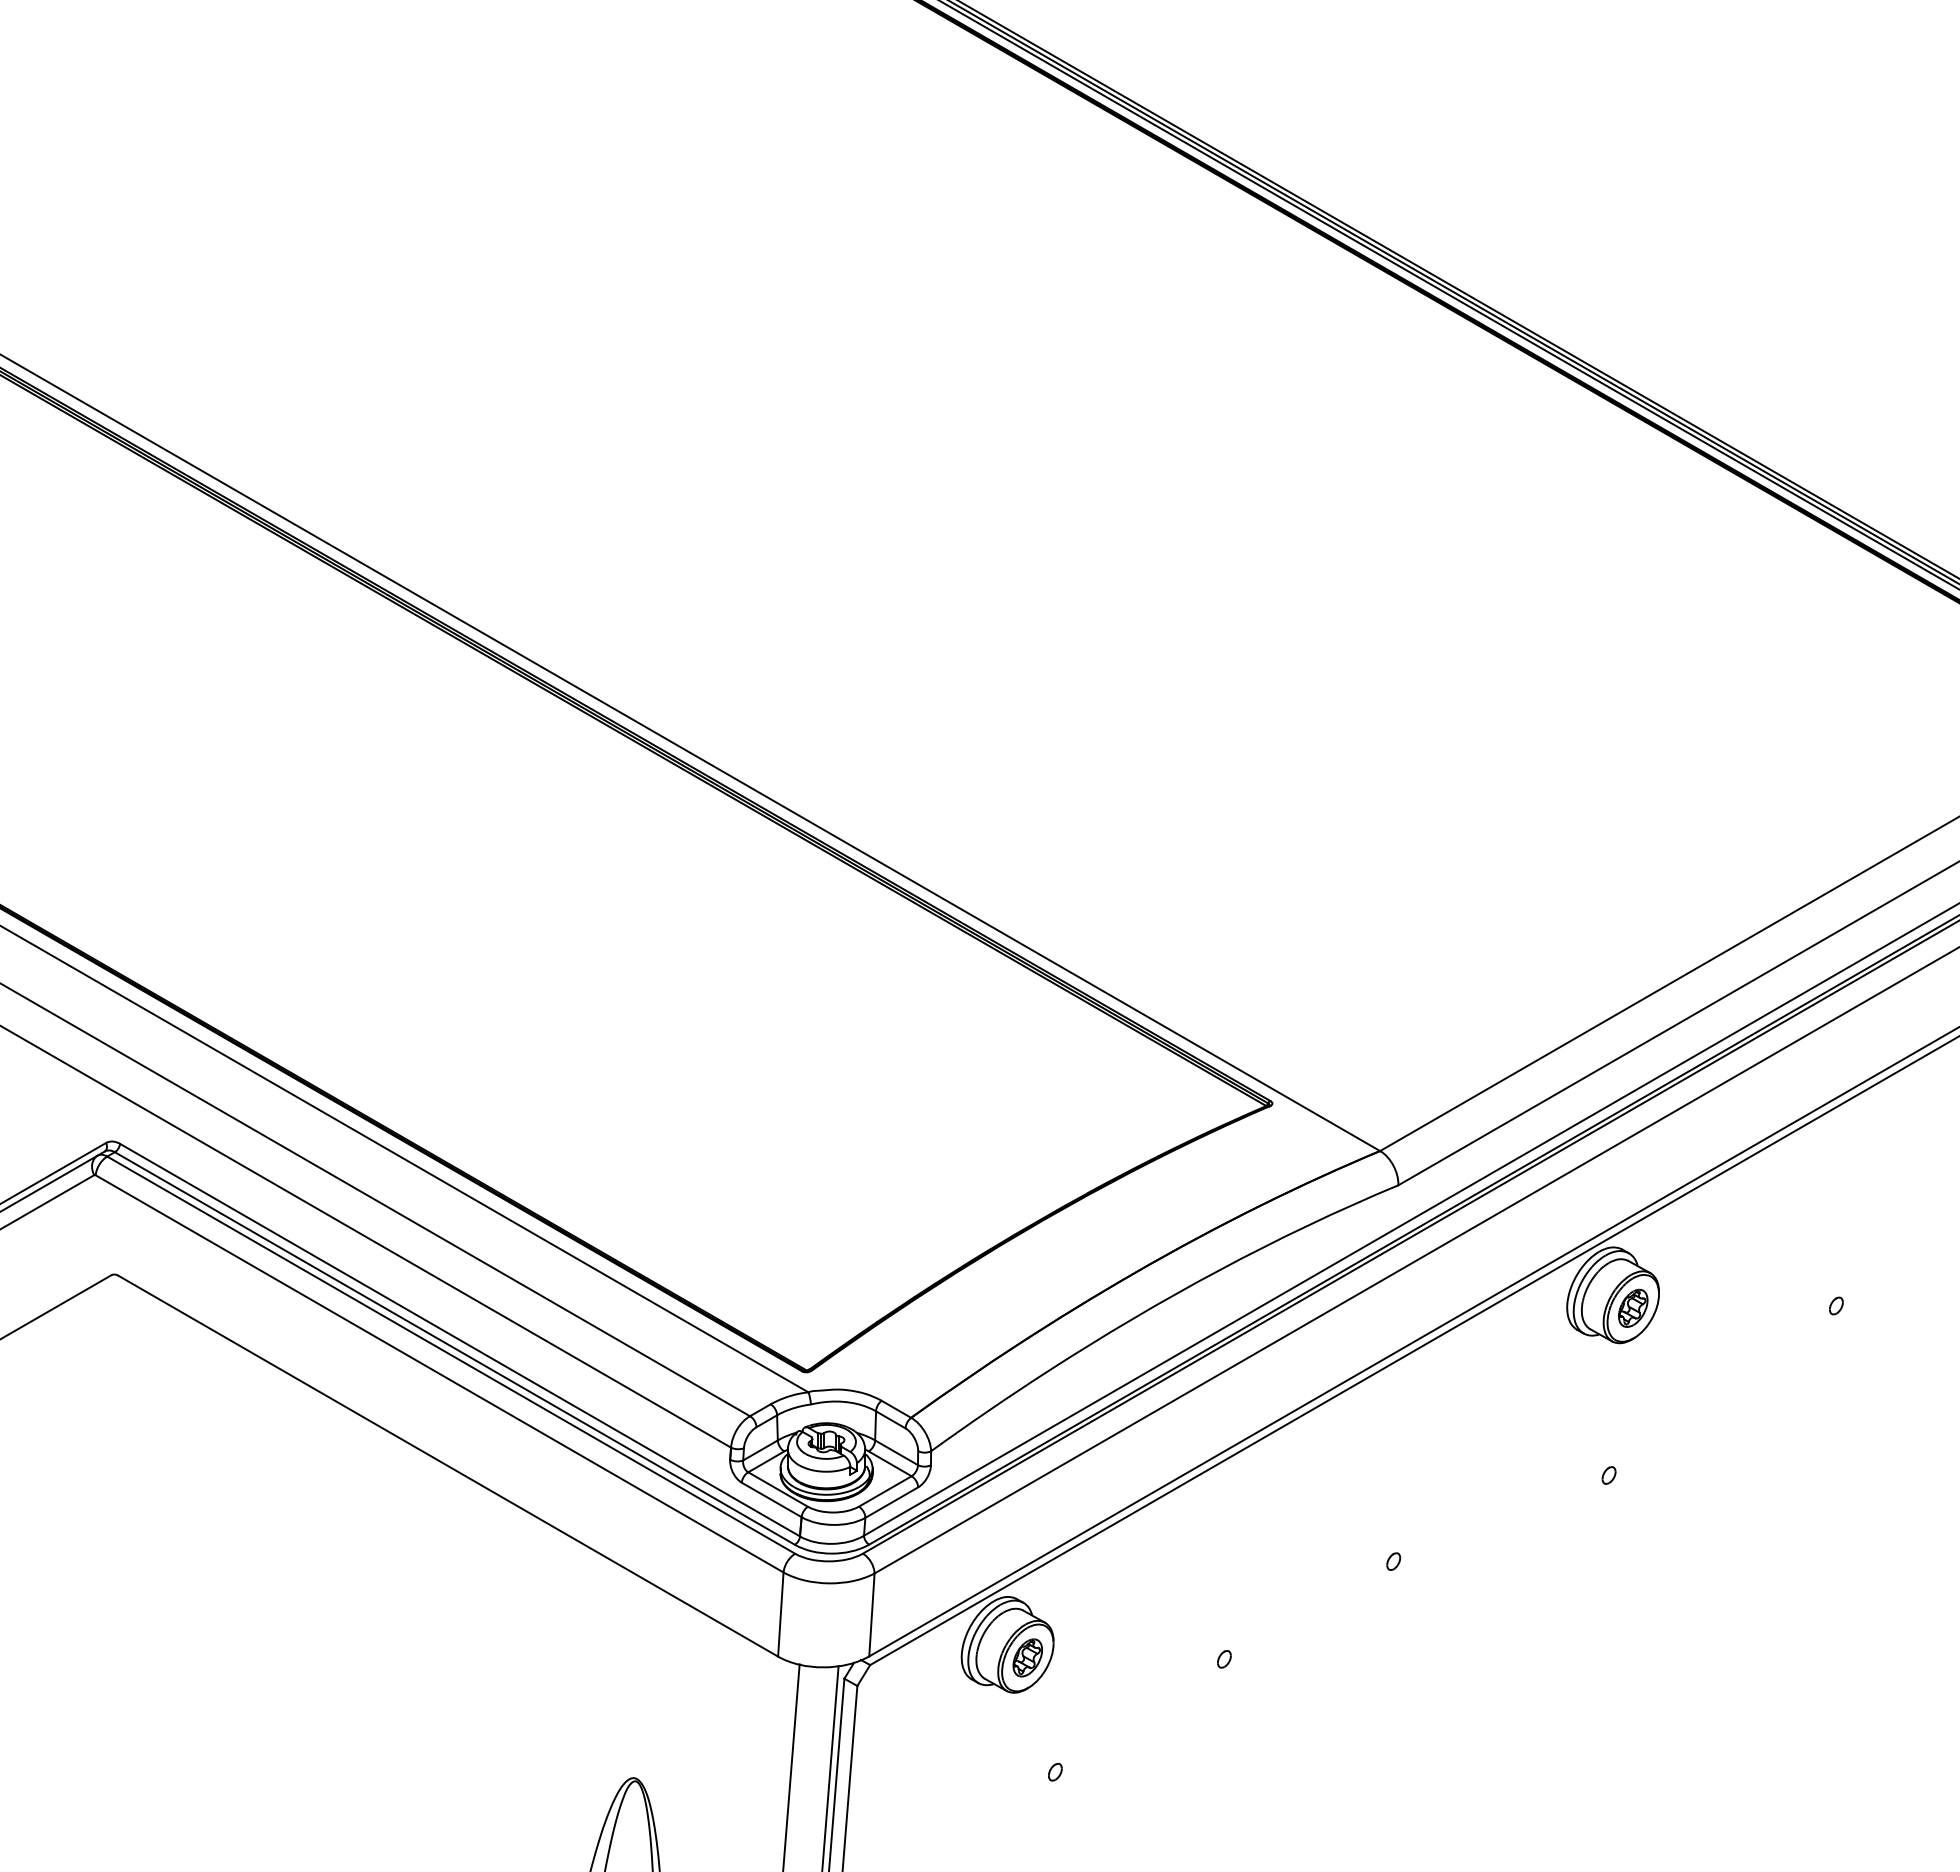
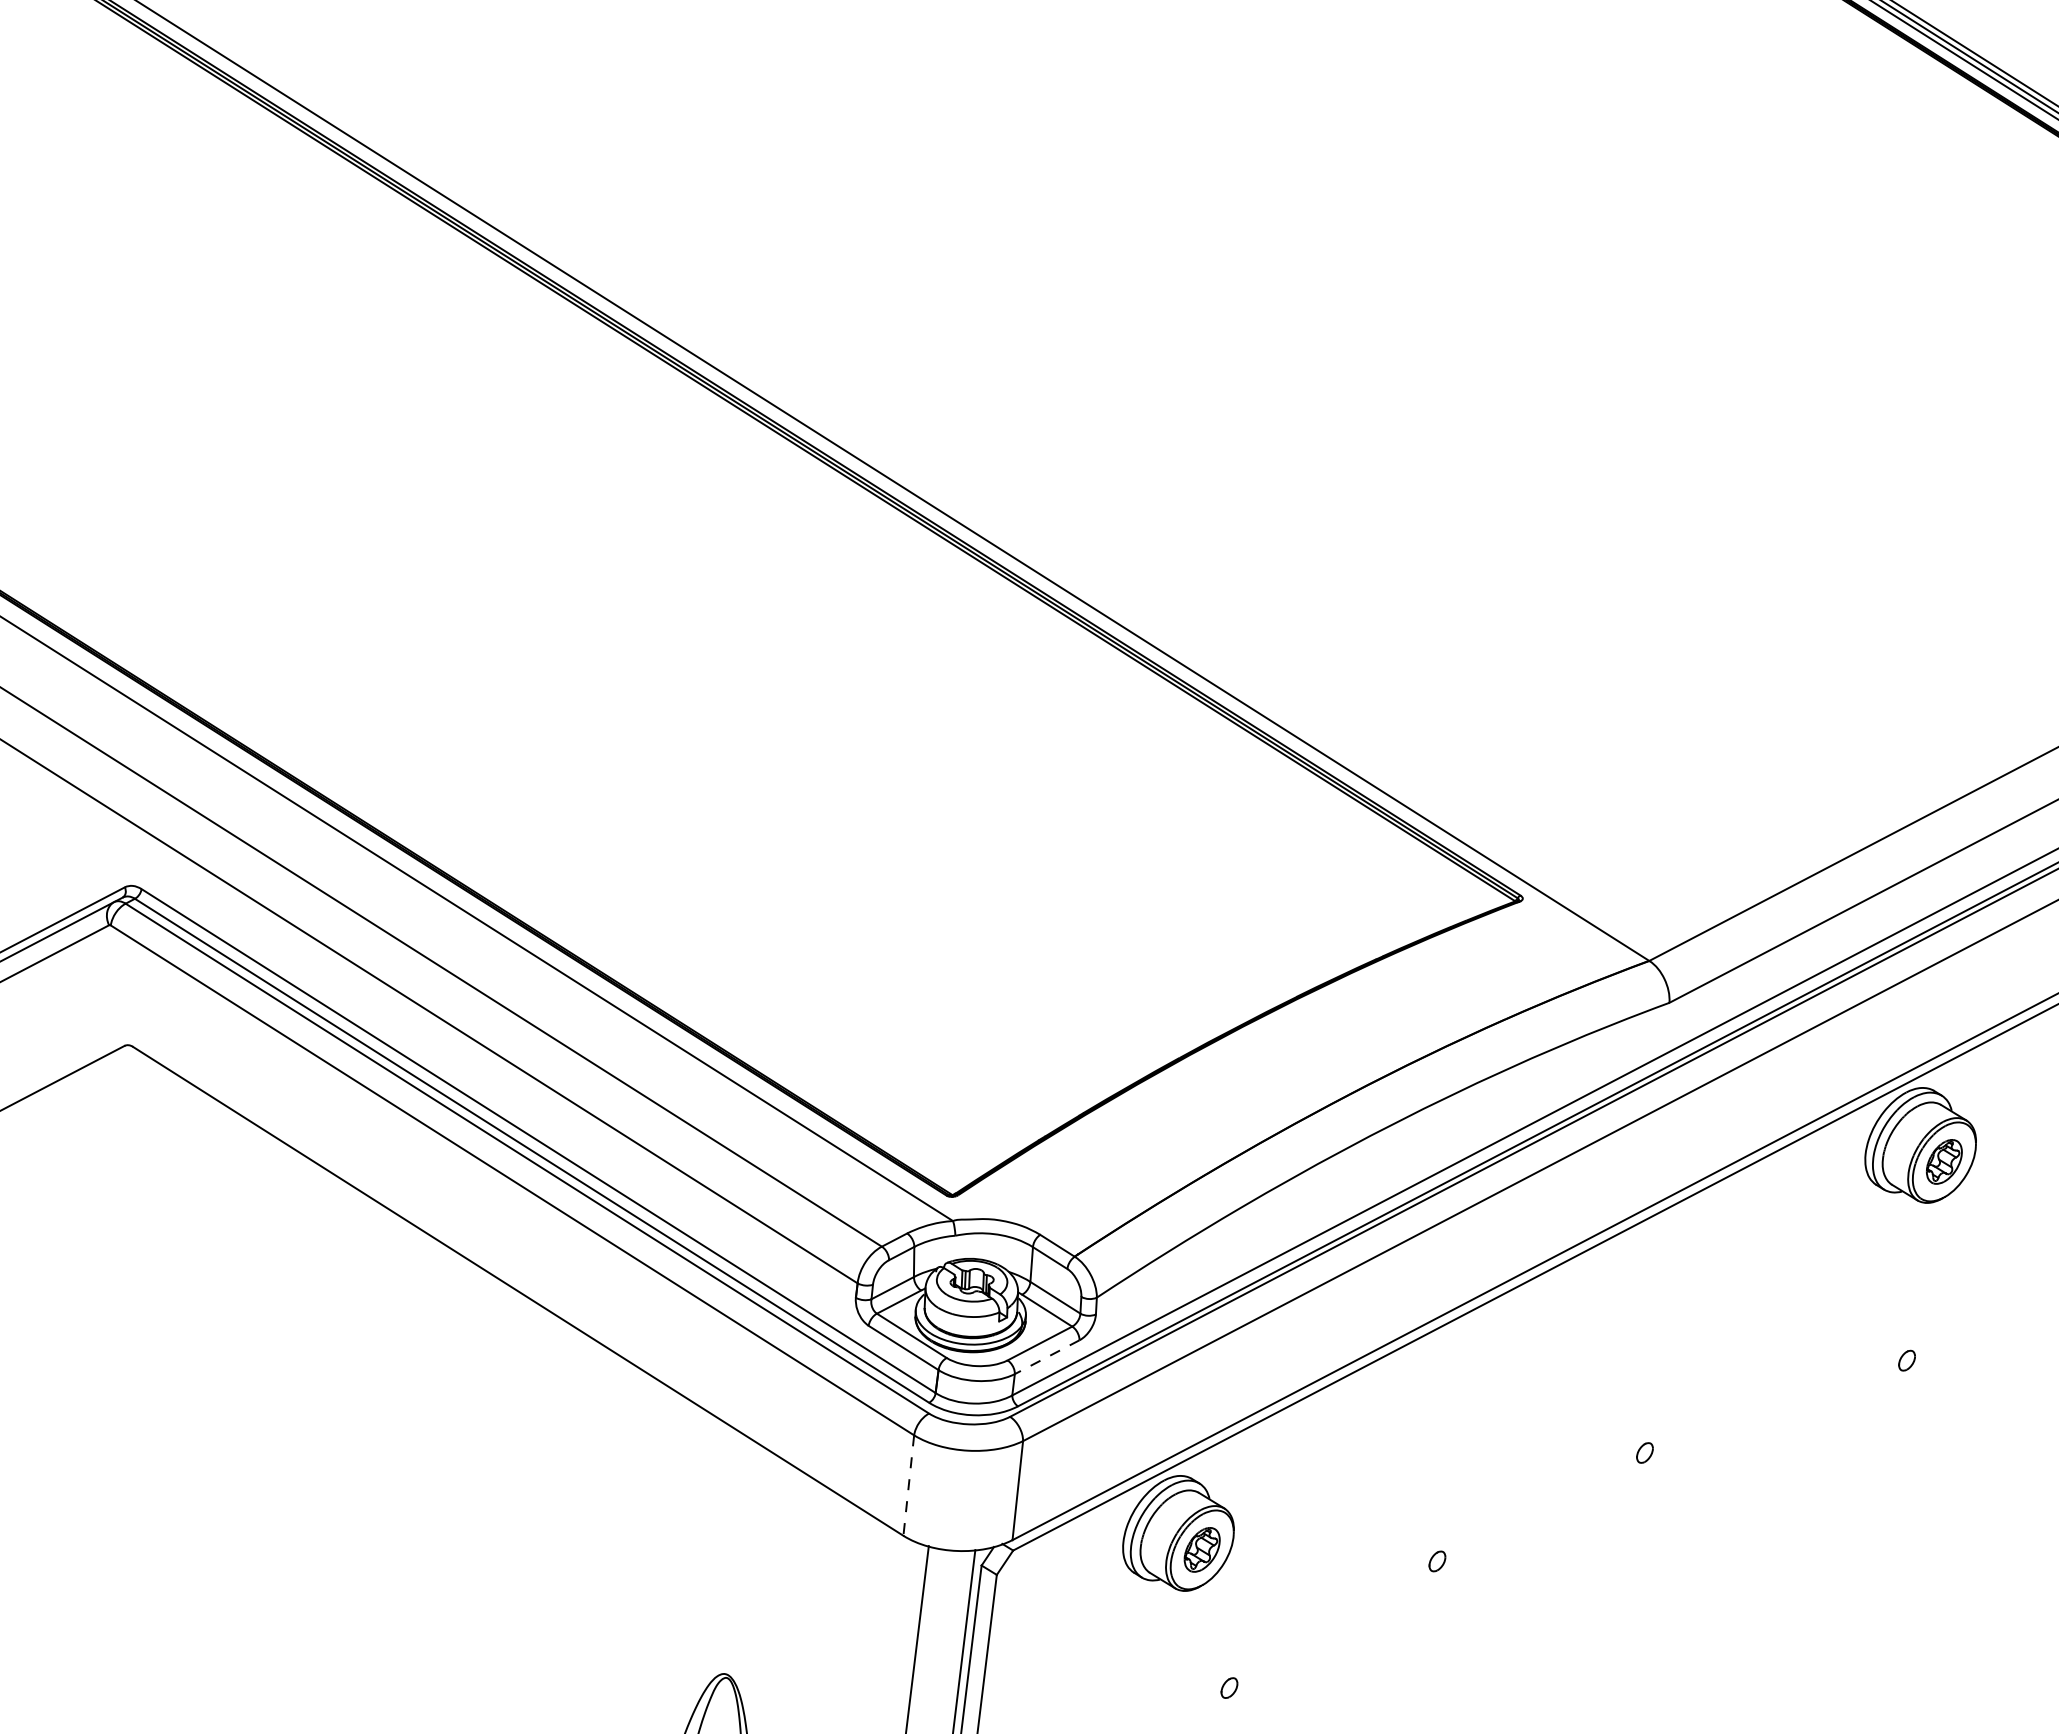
line: (891, 1502) -> (1046, 1357), solid -> dashed
line: (780, 1615) -> (908, 1486), solid -> dashed

